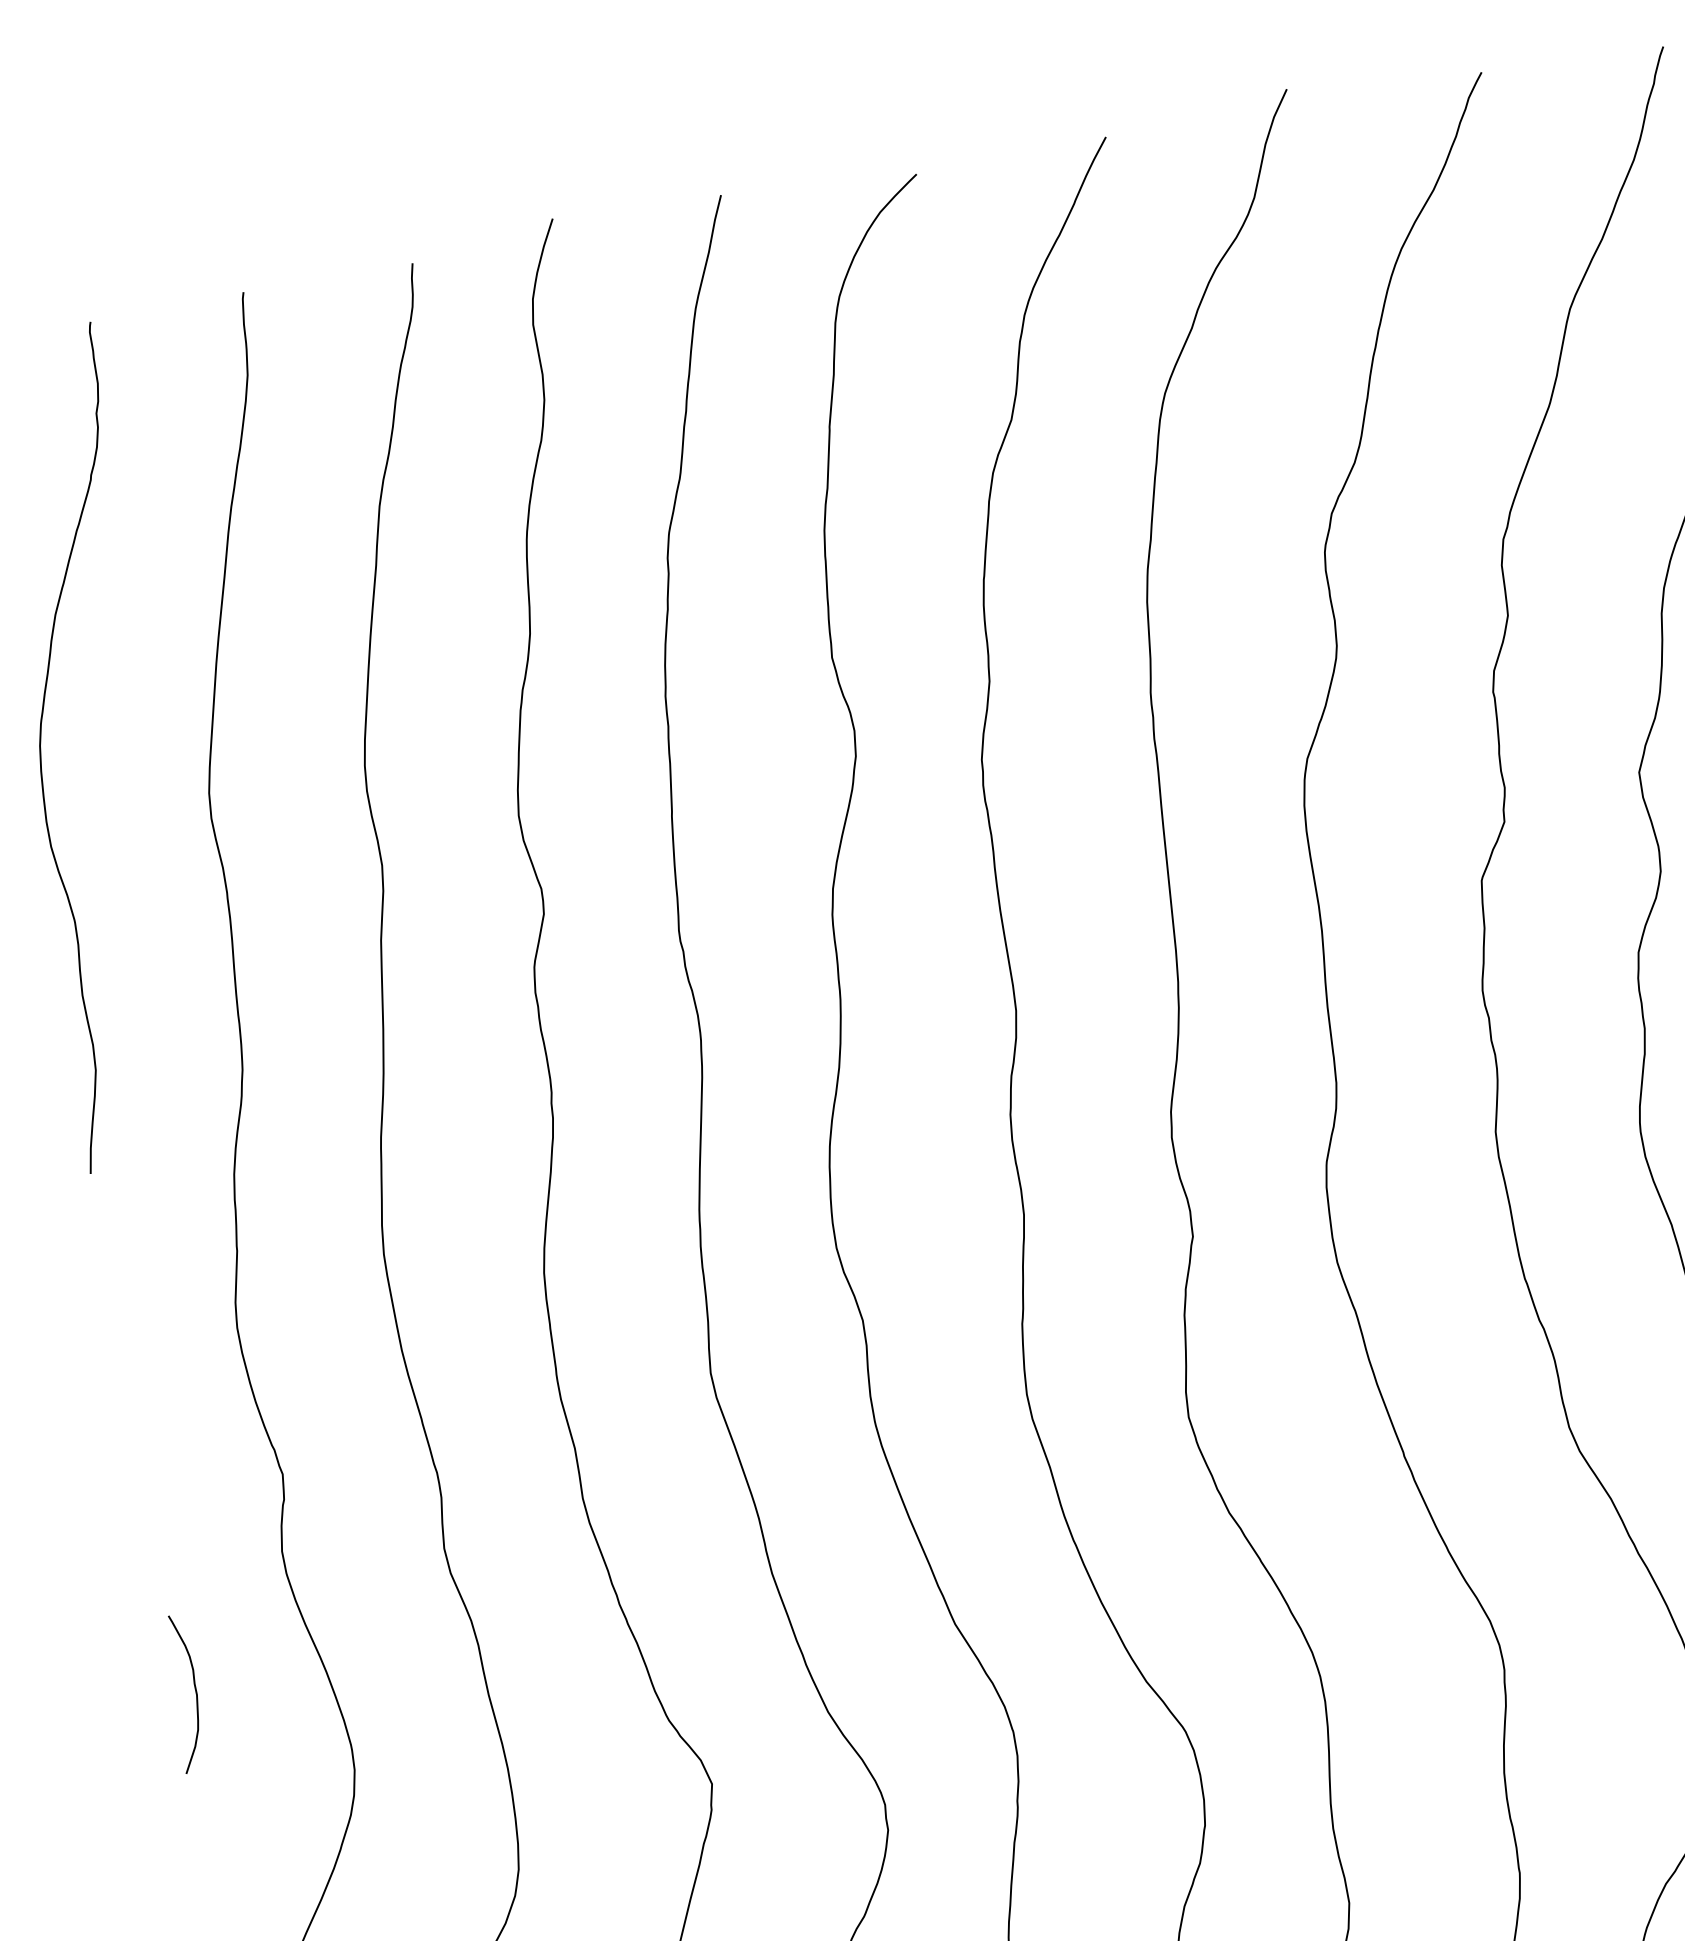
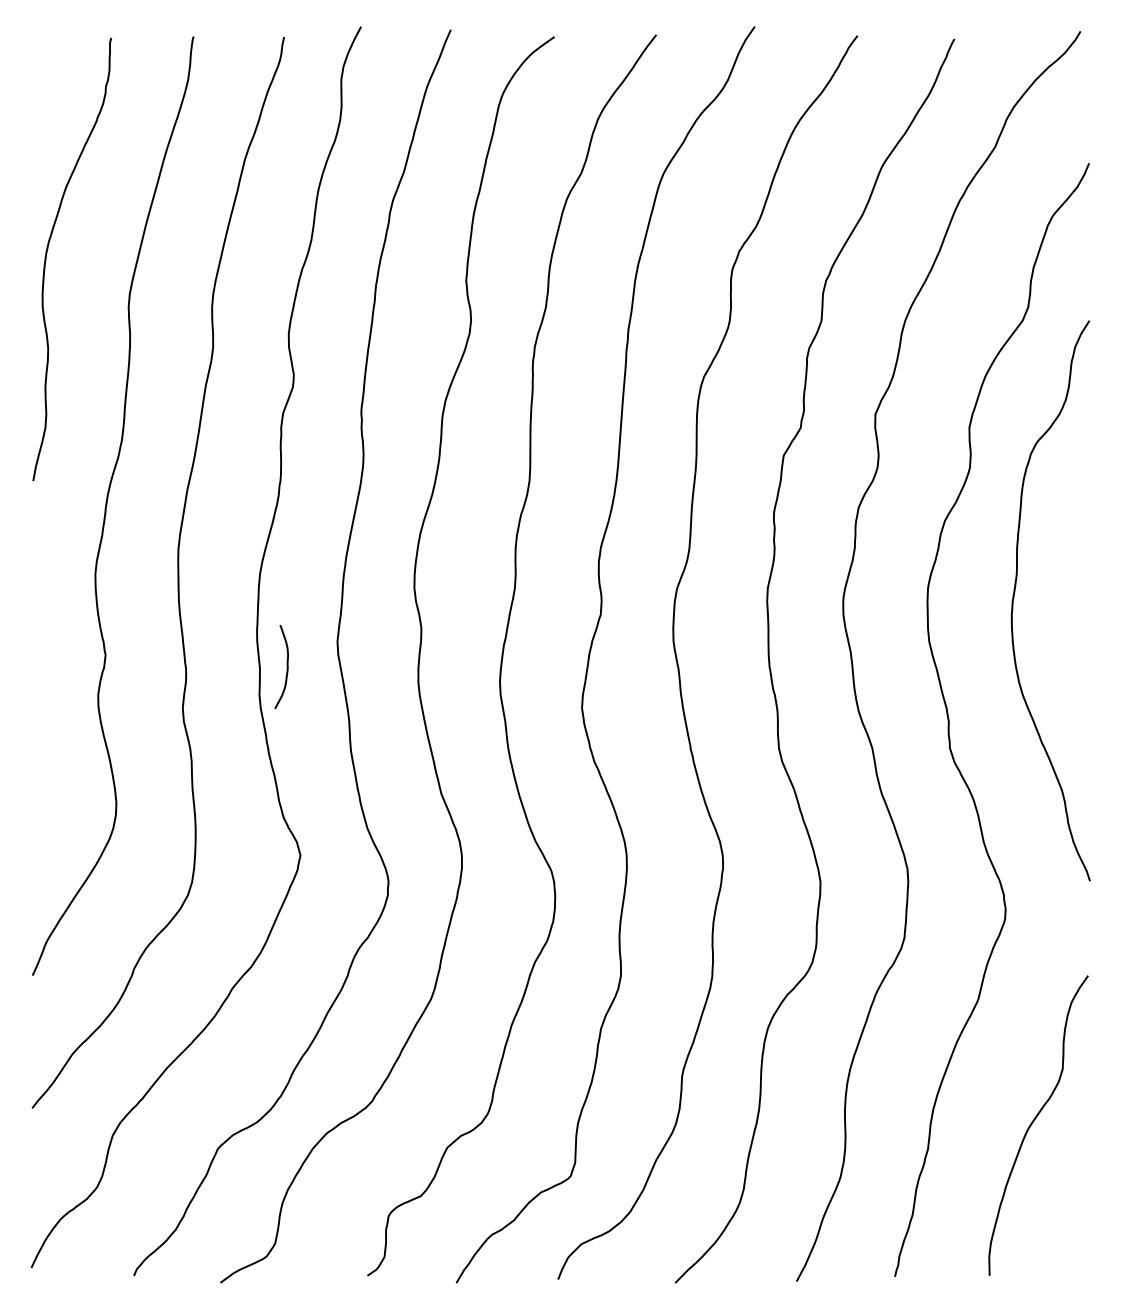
curve: (194, 1692) -> (286, 667), moved

